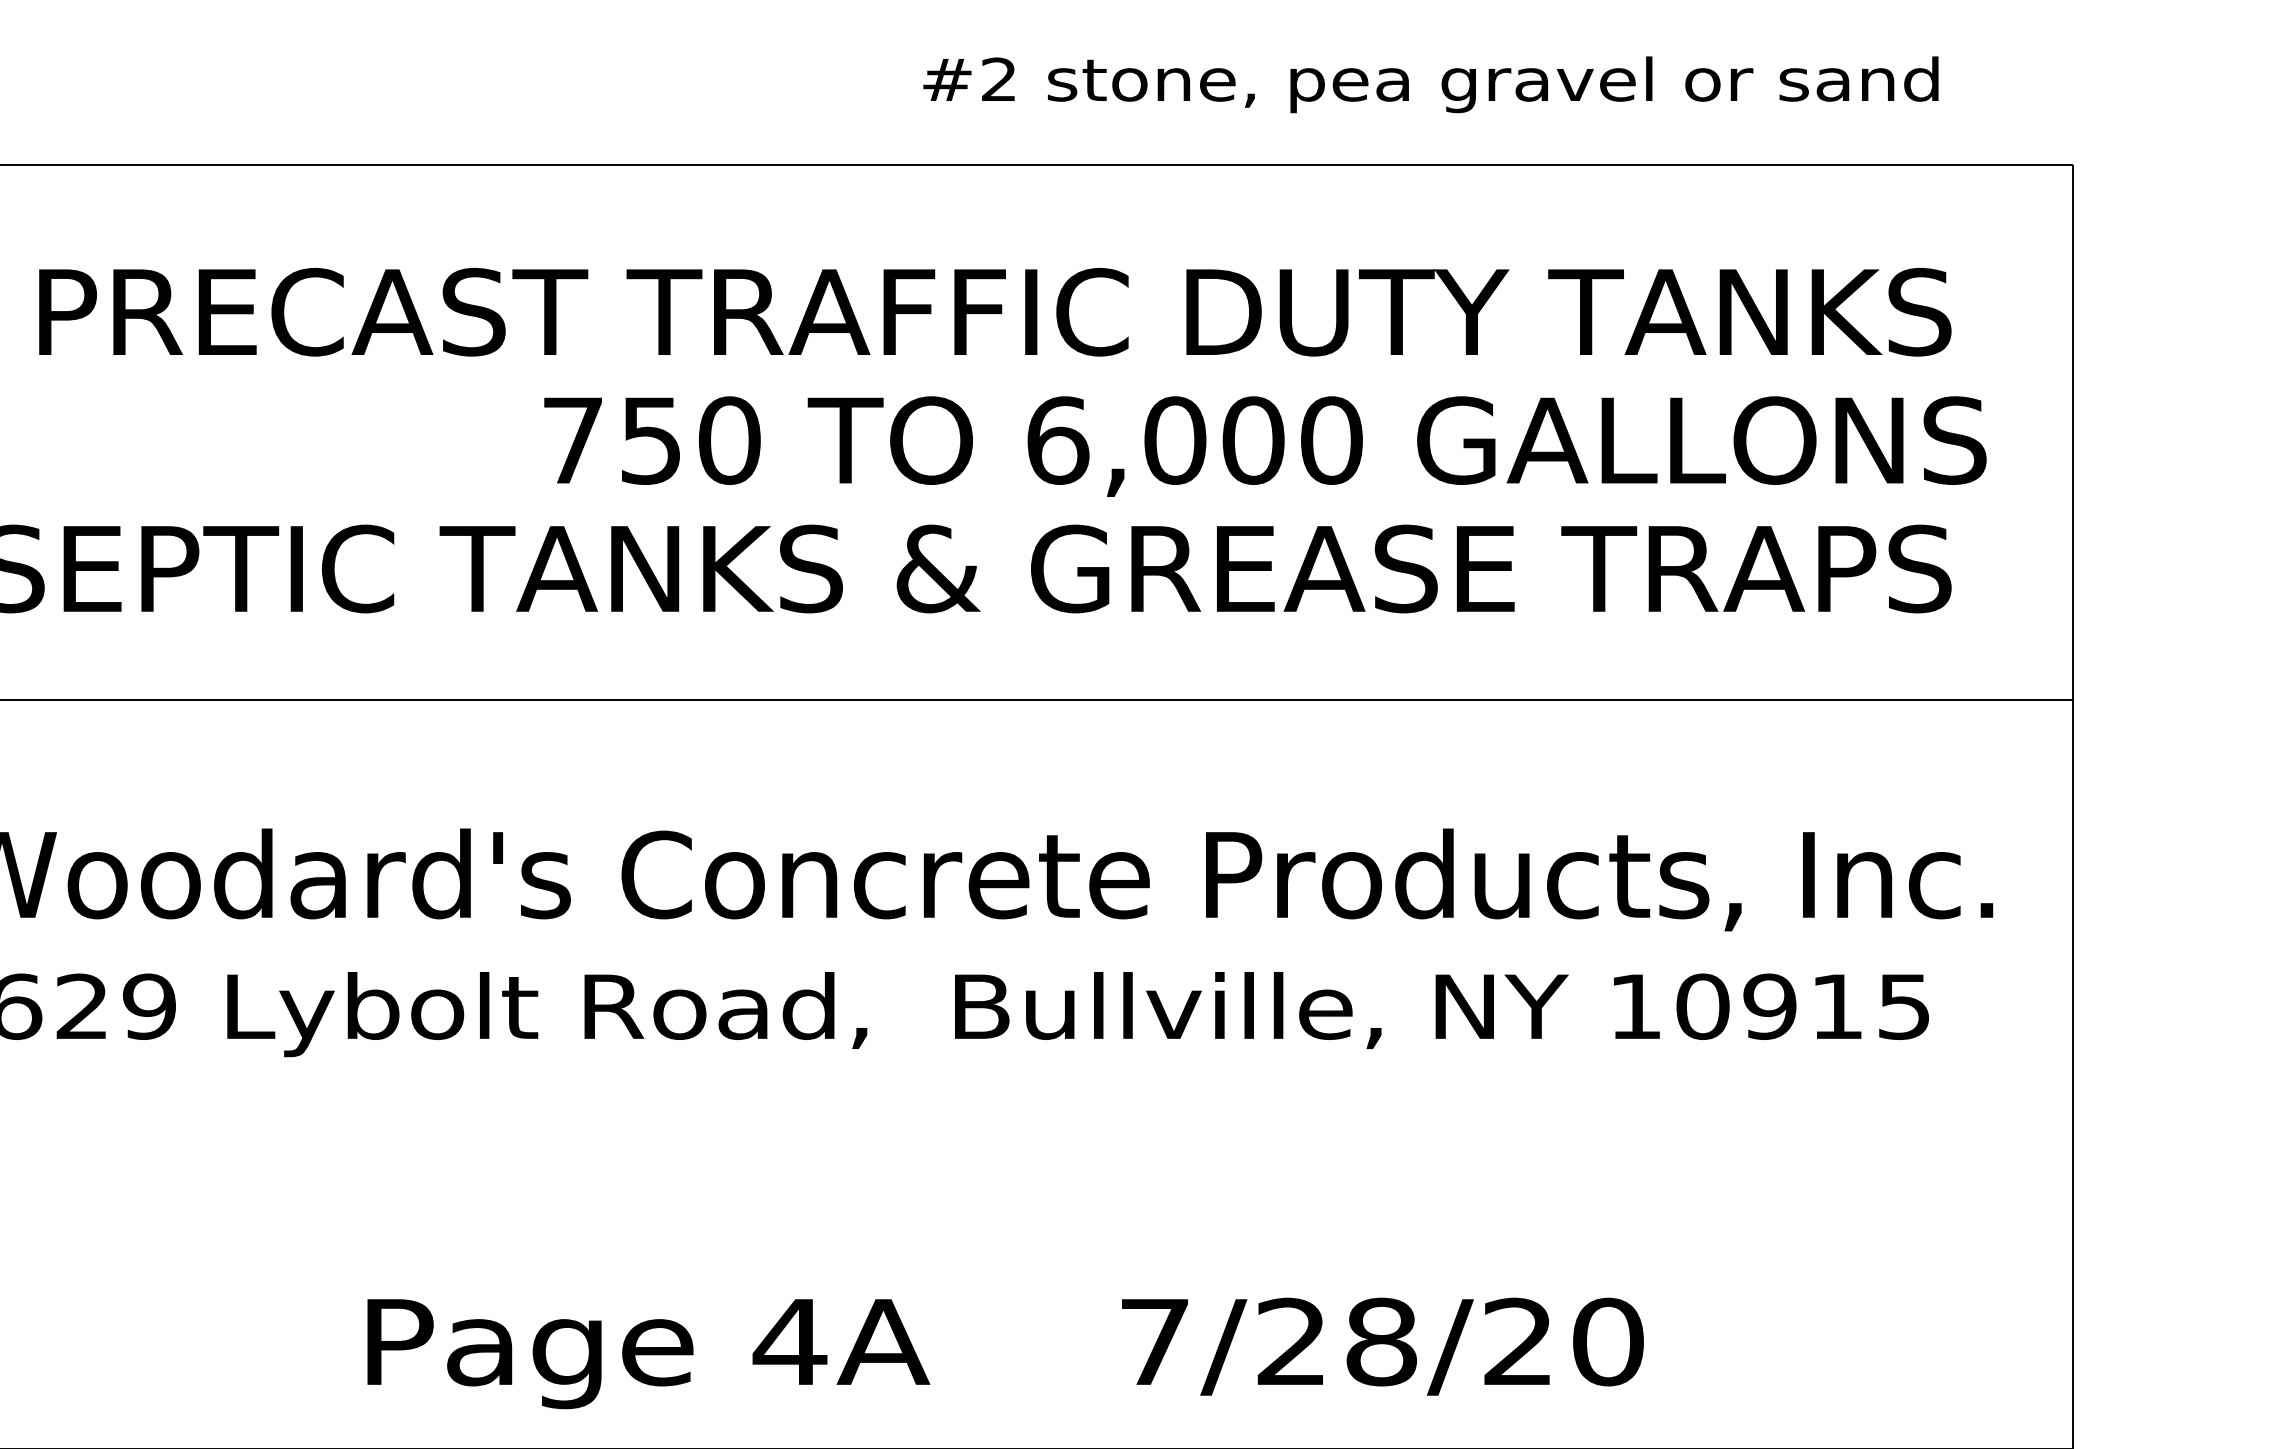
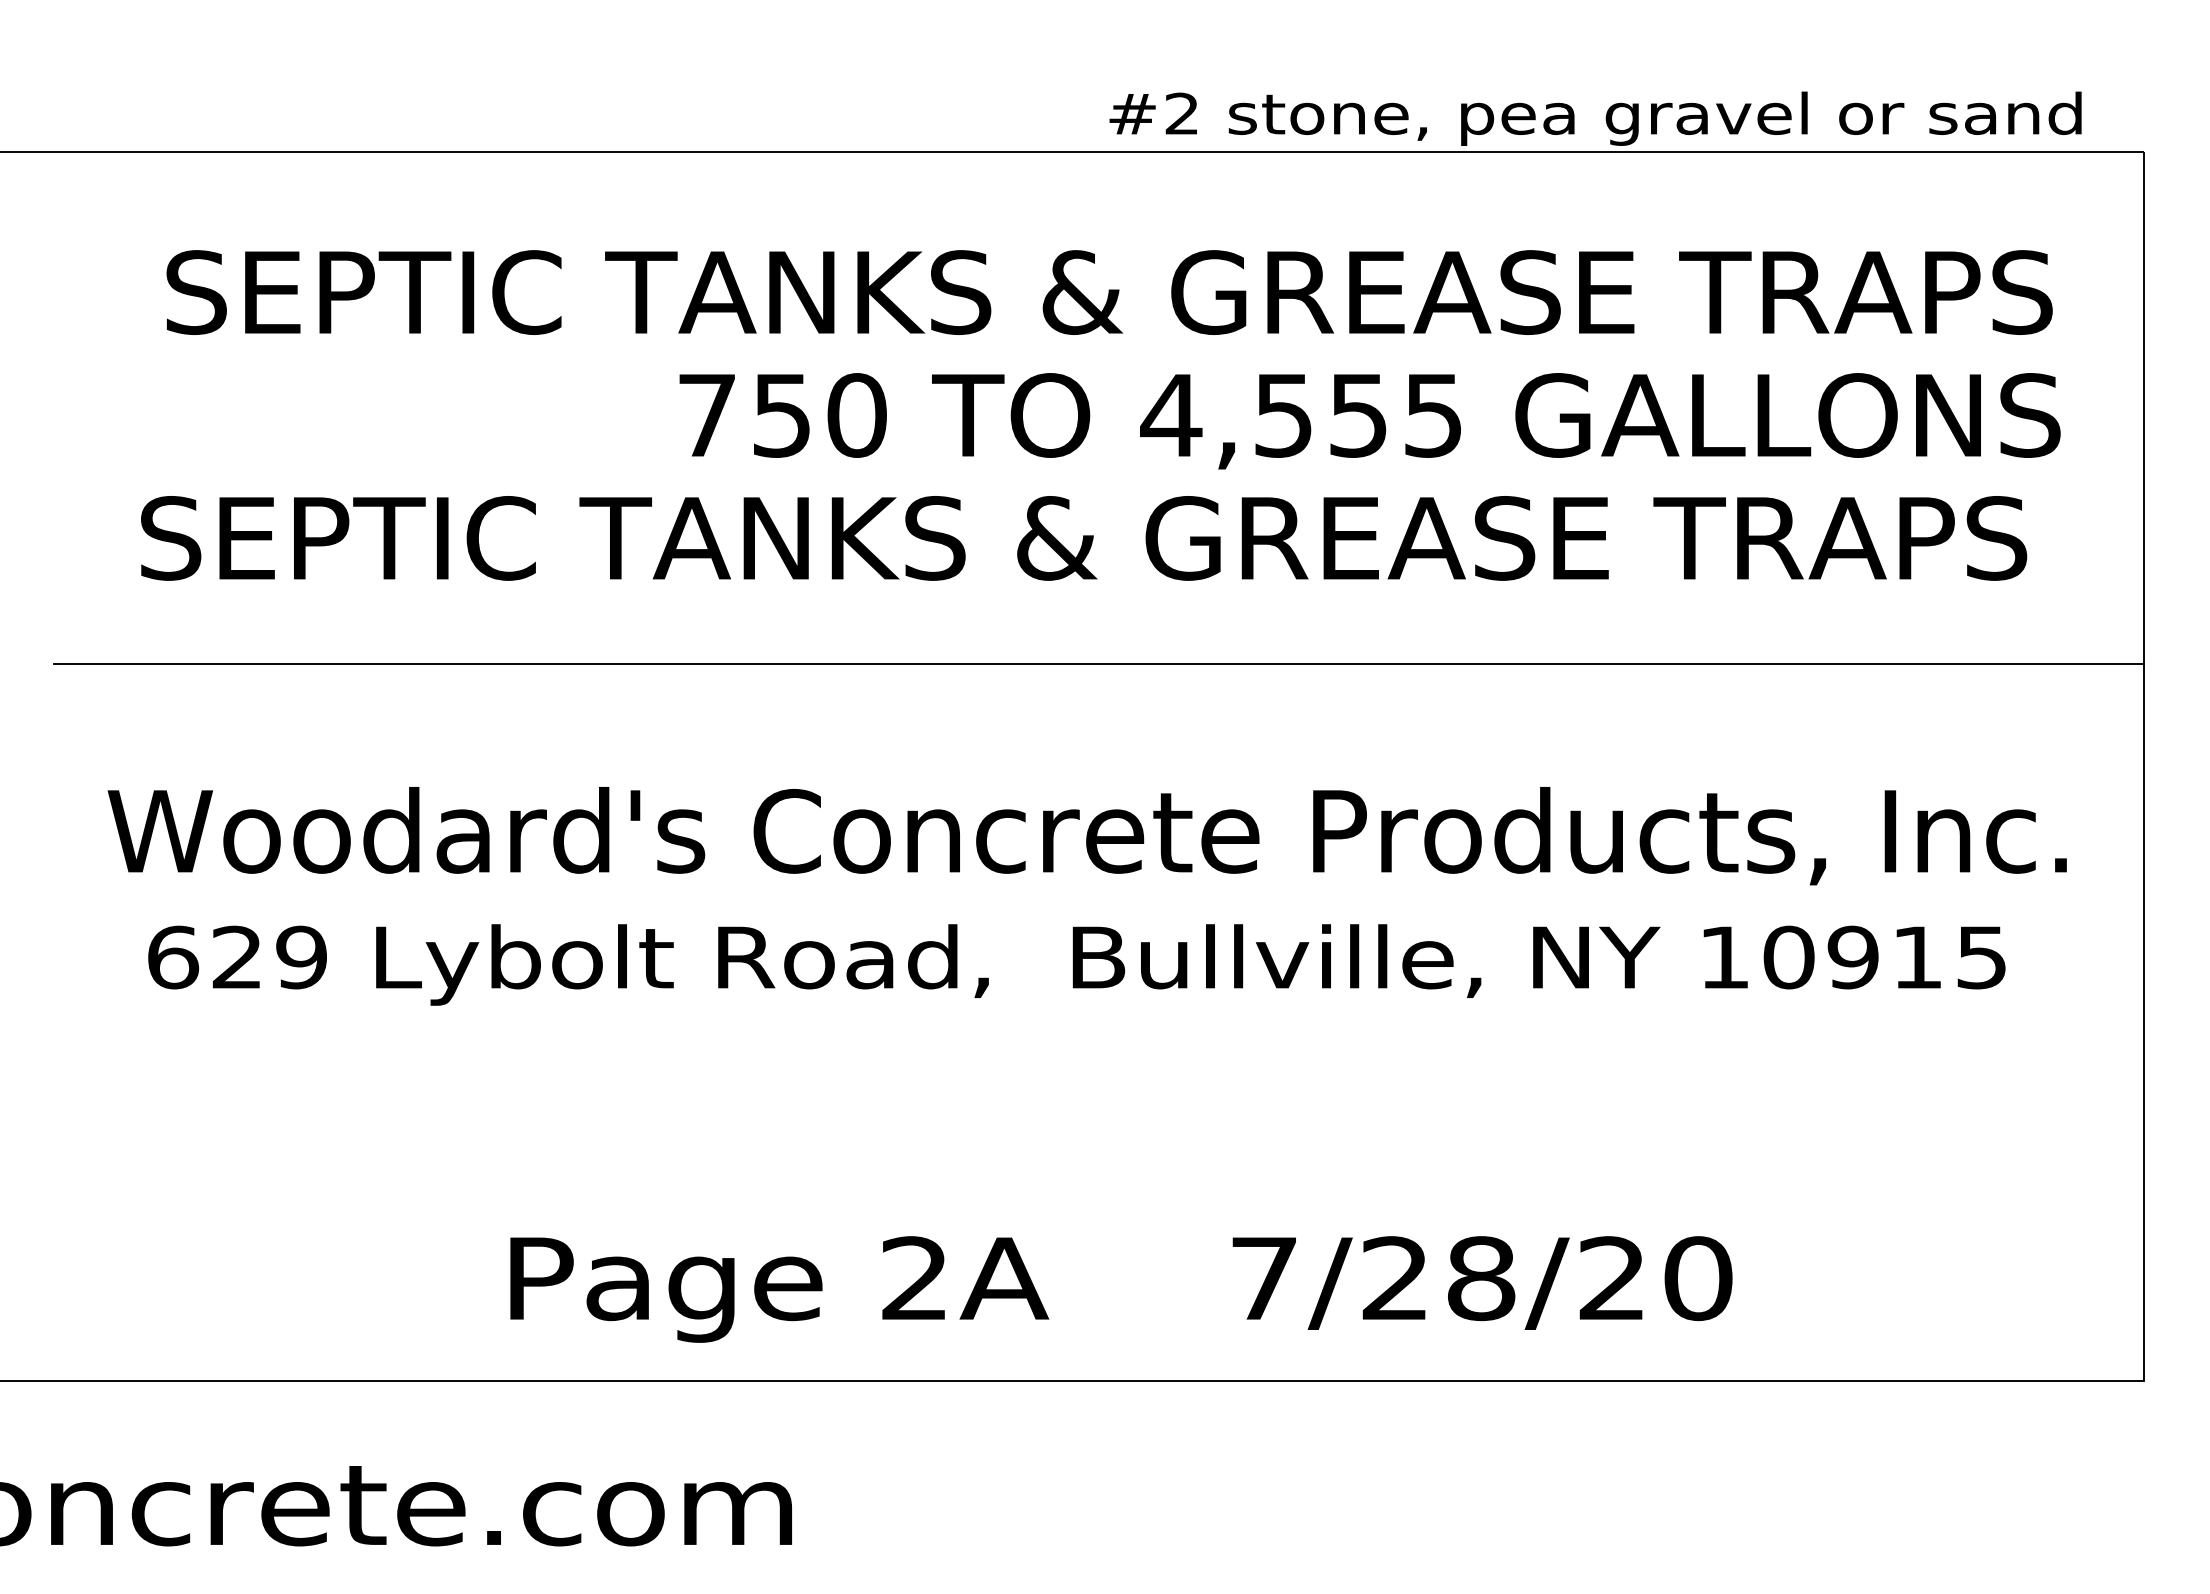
text: (1430, 84) -> (1595, 118), moved
text: (993, 312) -> (1109, 292), PRECAST TRAFFIC DUTY TANKS -> SEPTIC TANKS & GREASE TRAPS
text: (1193, 440) -> (1301, 415), 6,000 -> 4,555
text: (789, 1340) -> (914, 1277), 4A -> 2A

